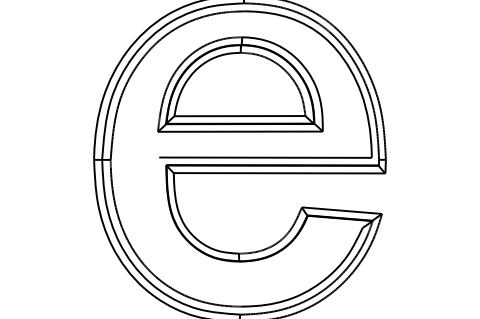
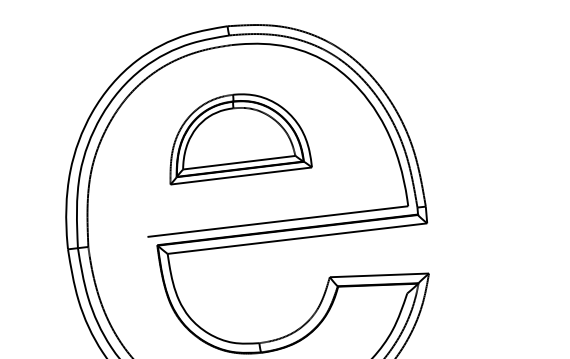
part: (240, 84) -> (236, 135), size x0.7

